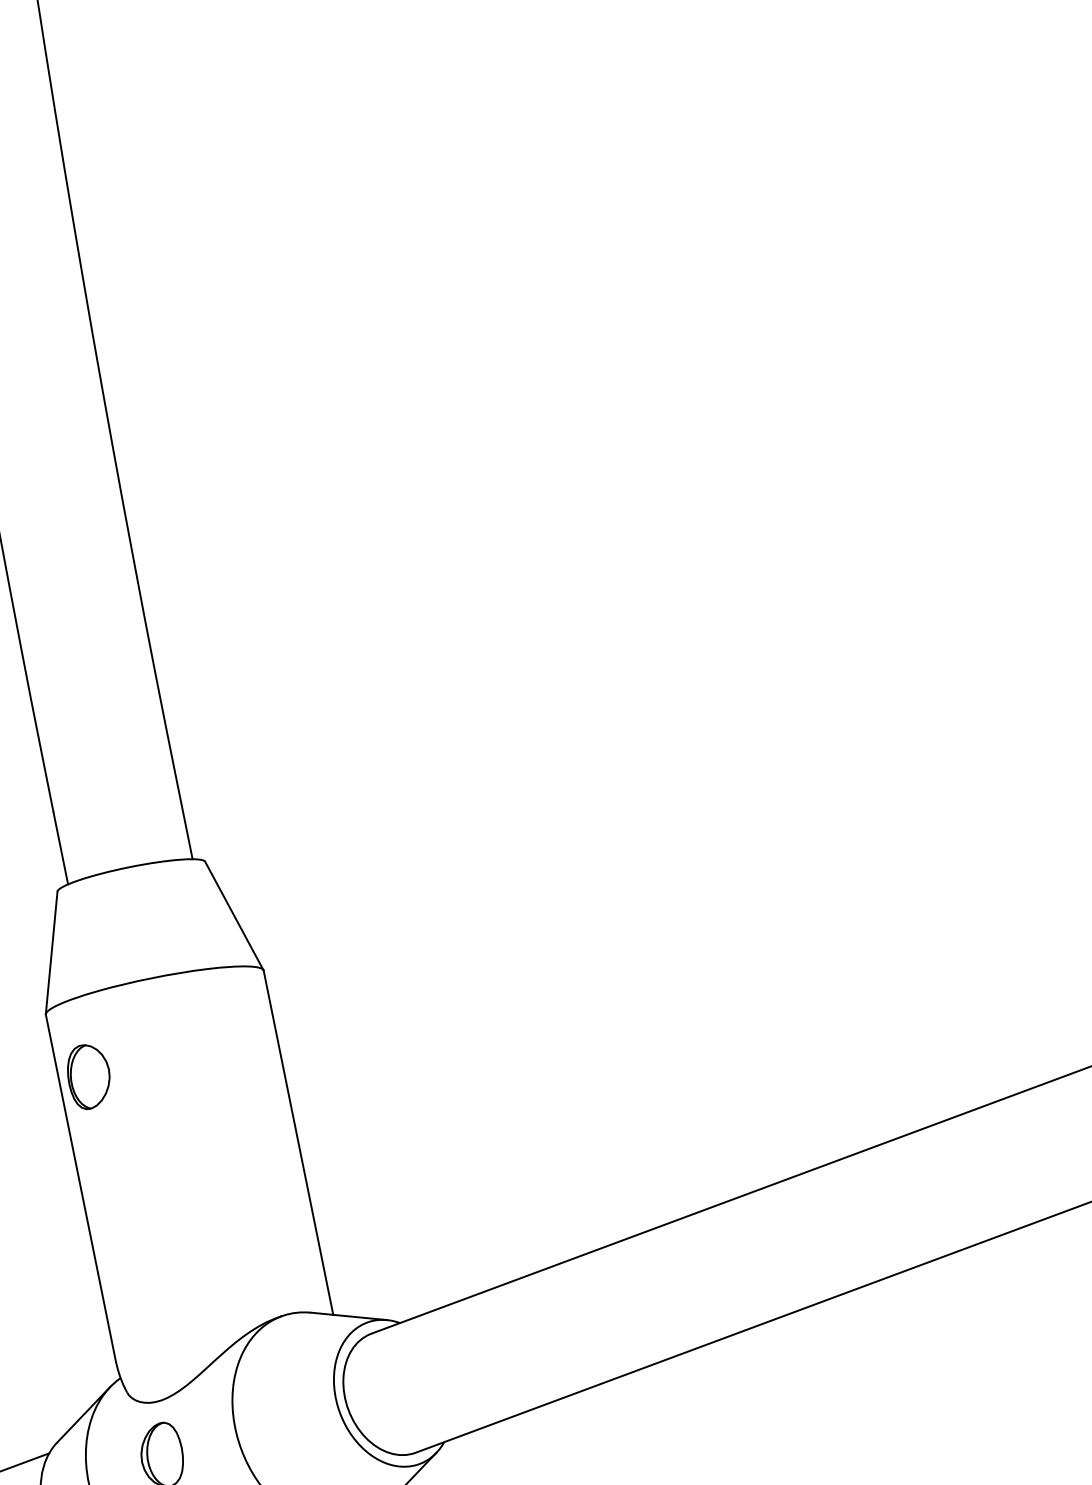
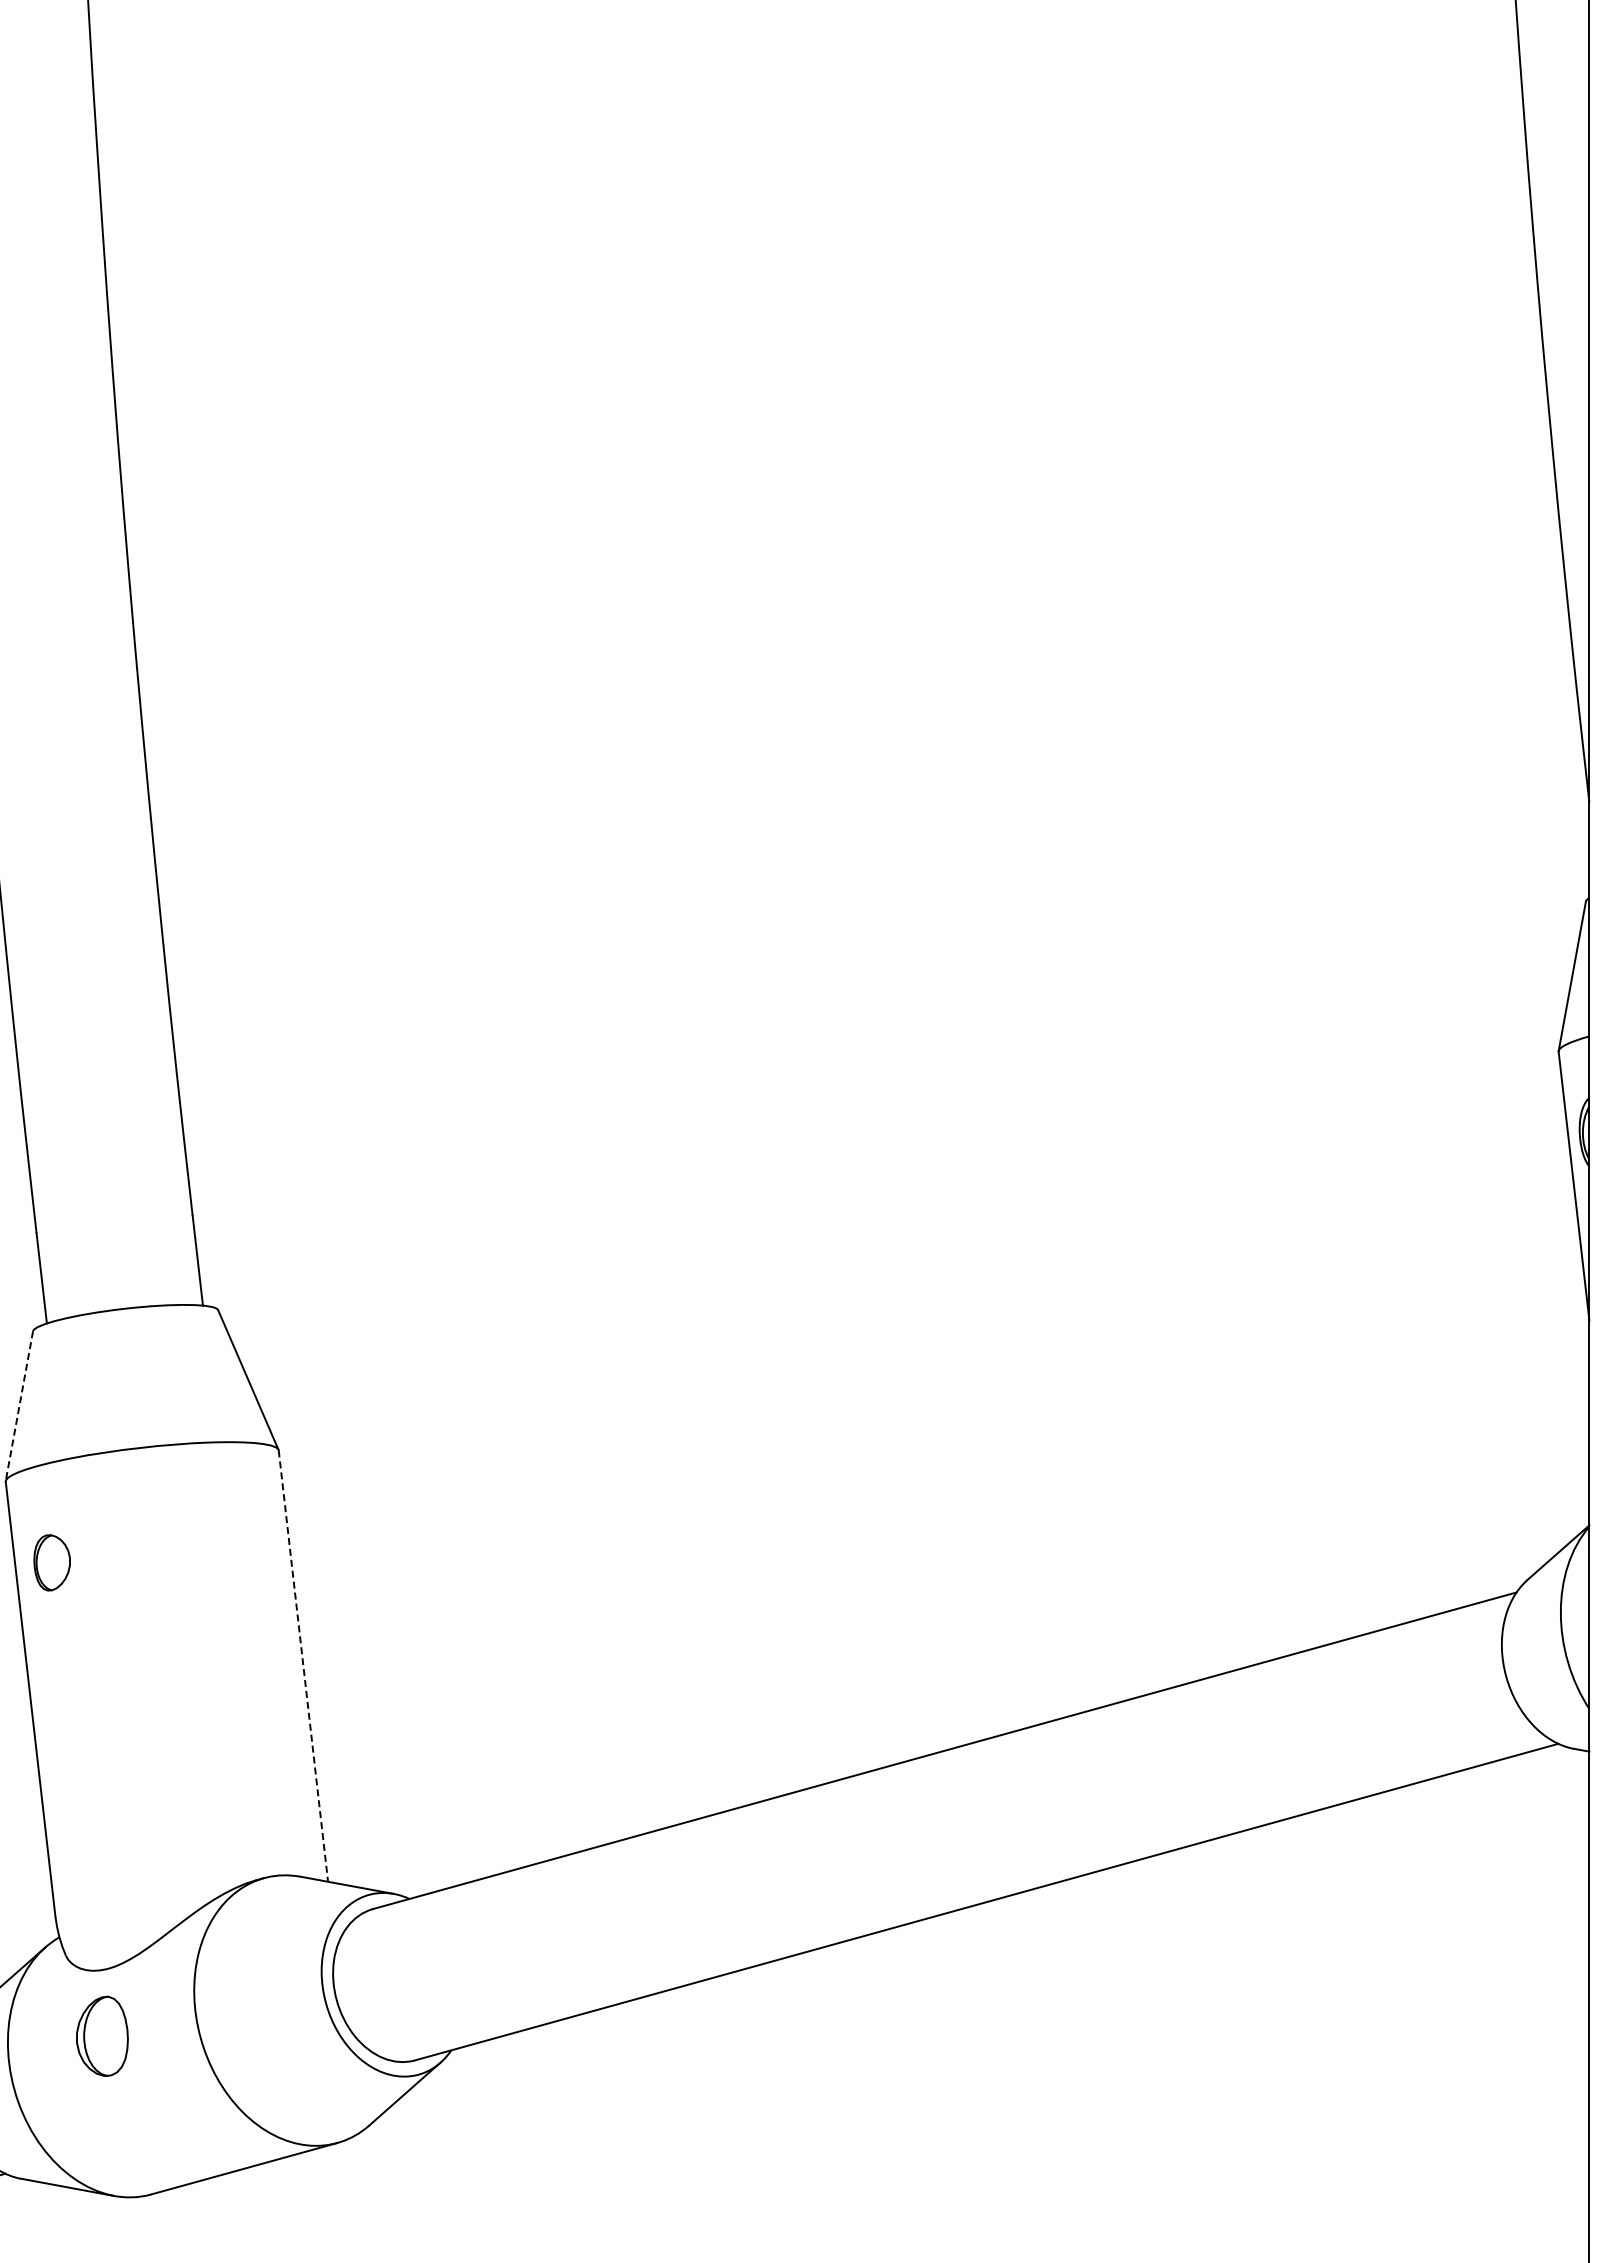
line: (51, 953) -> (19, 1406), solid -> dashed
part: (88, 1076) -> (51, 1562), size x0.7
line: (298, 1143) -> (303, 1666), solid -> dashed

